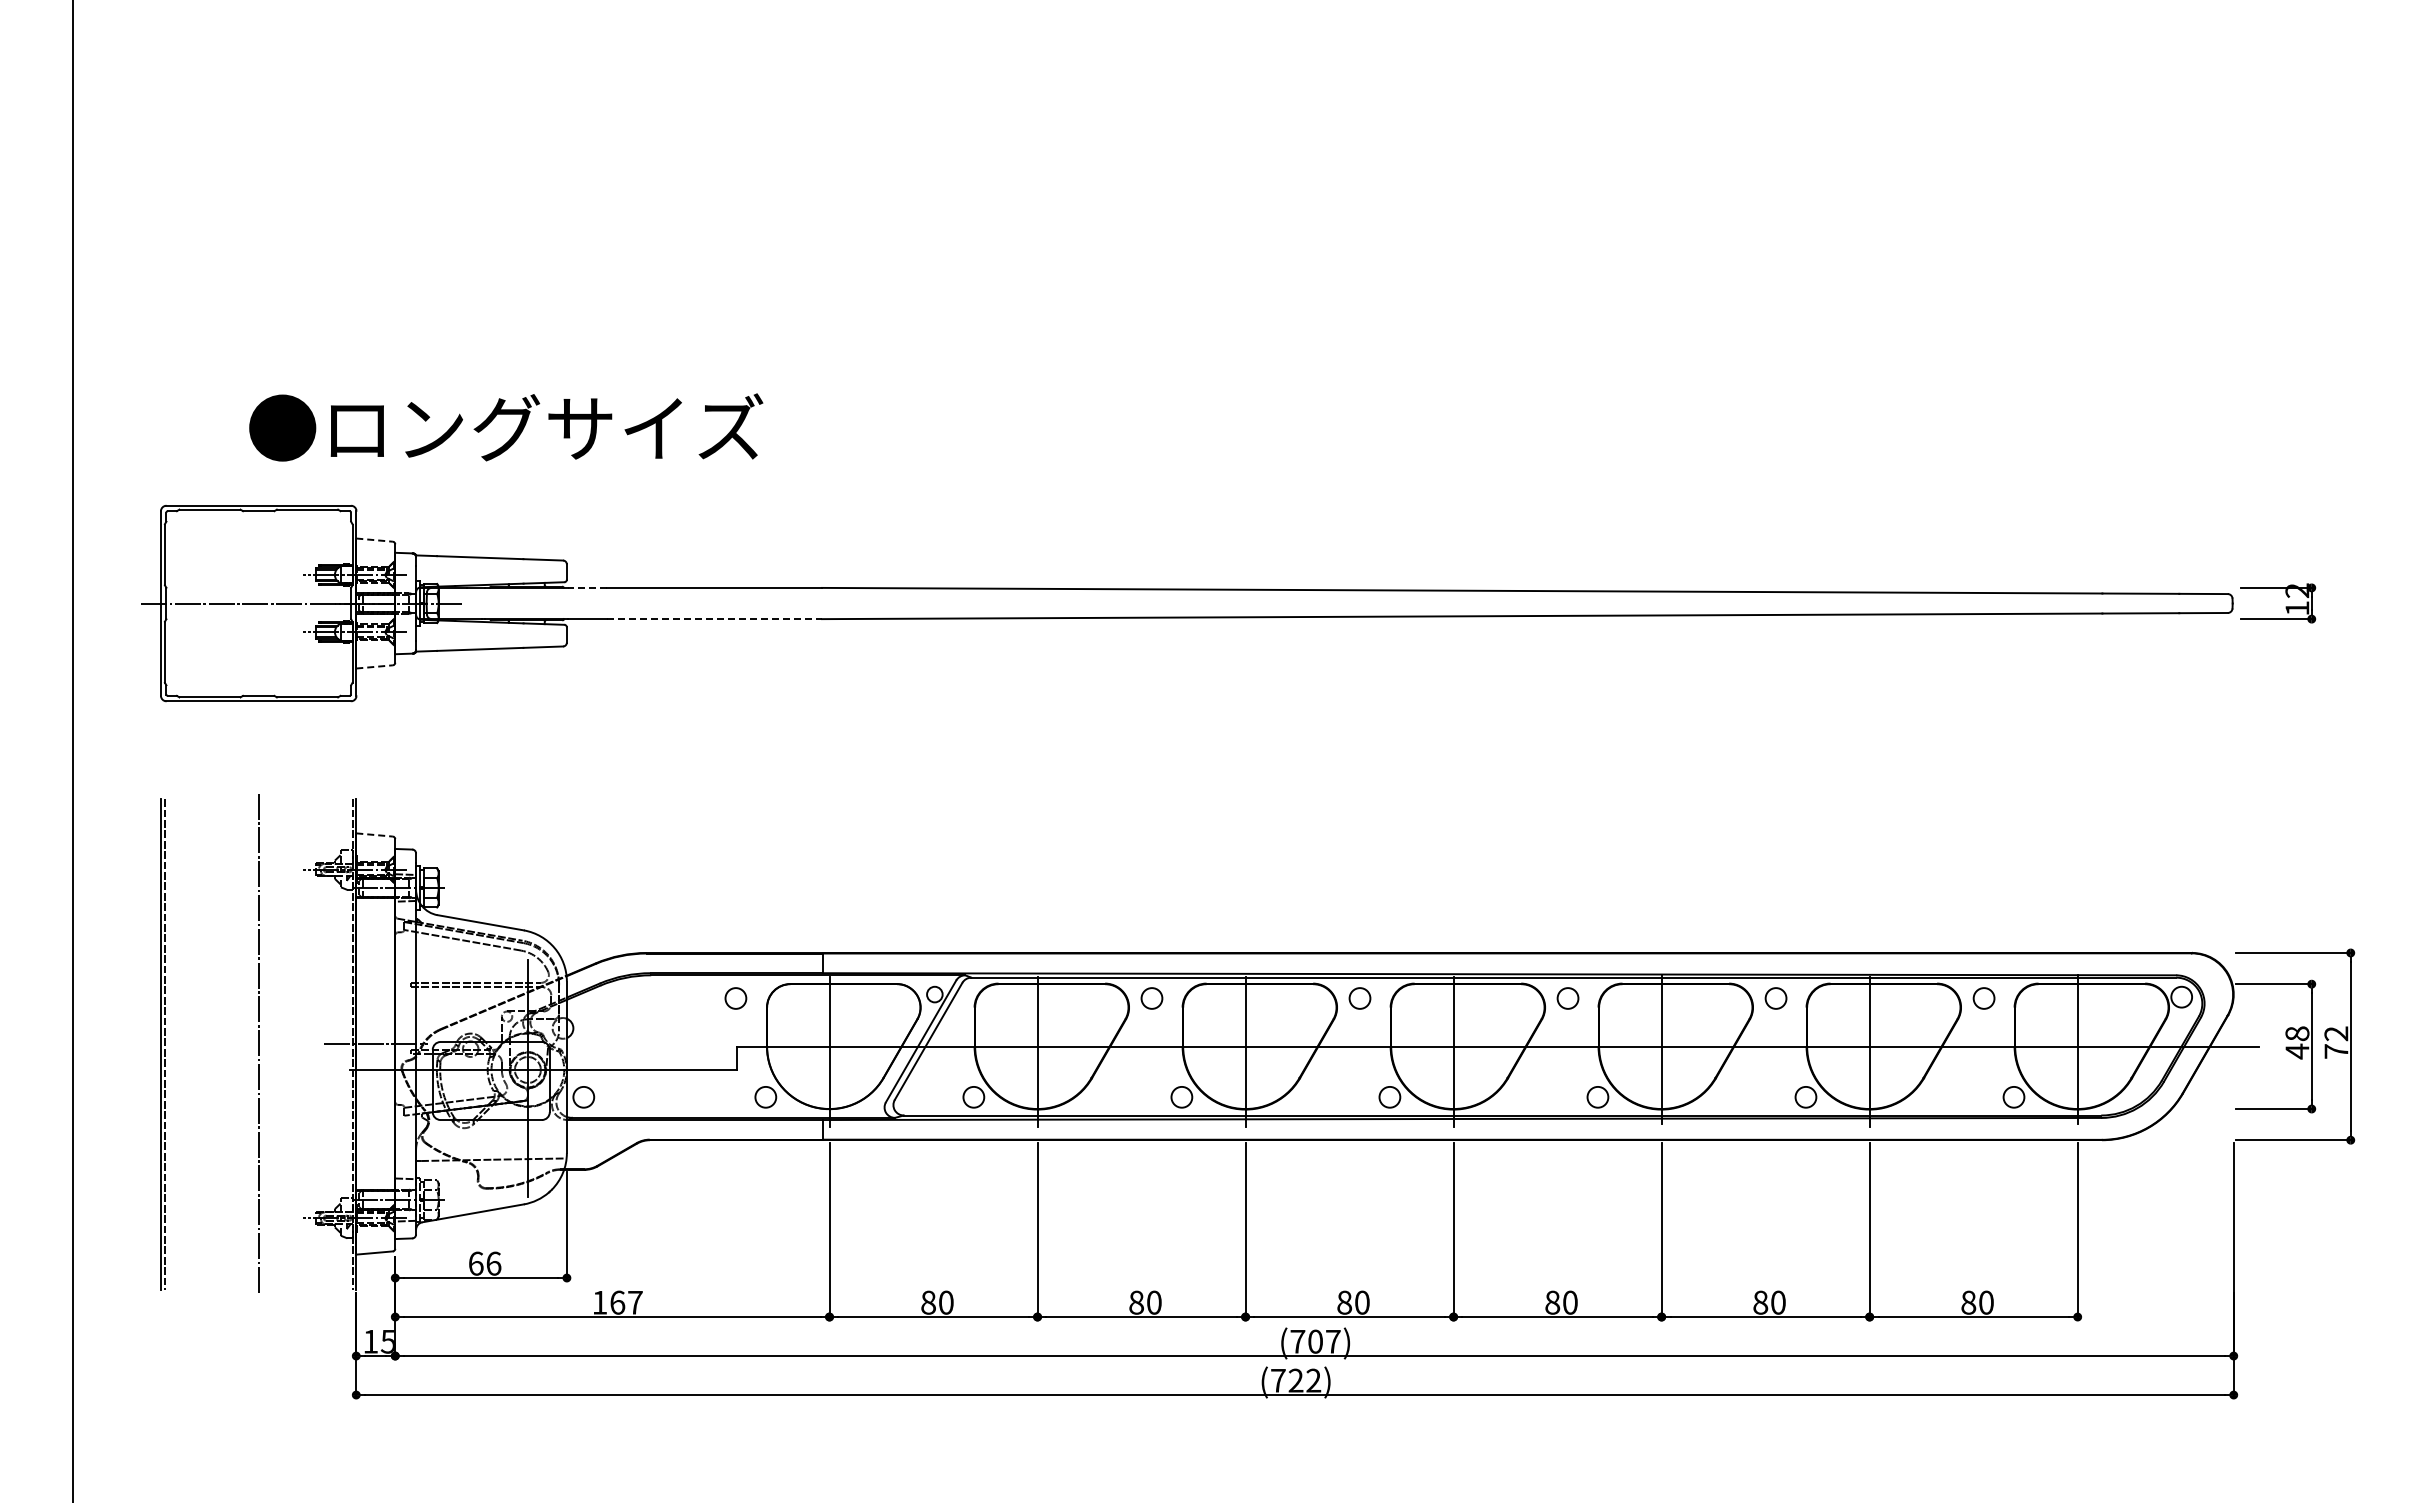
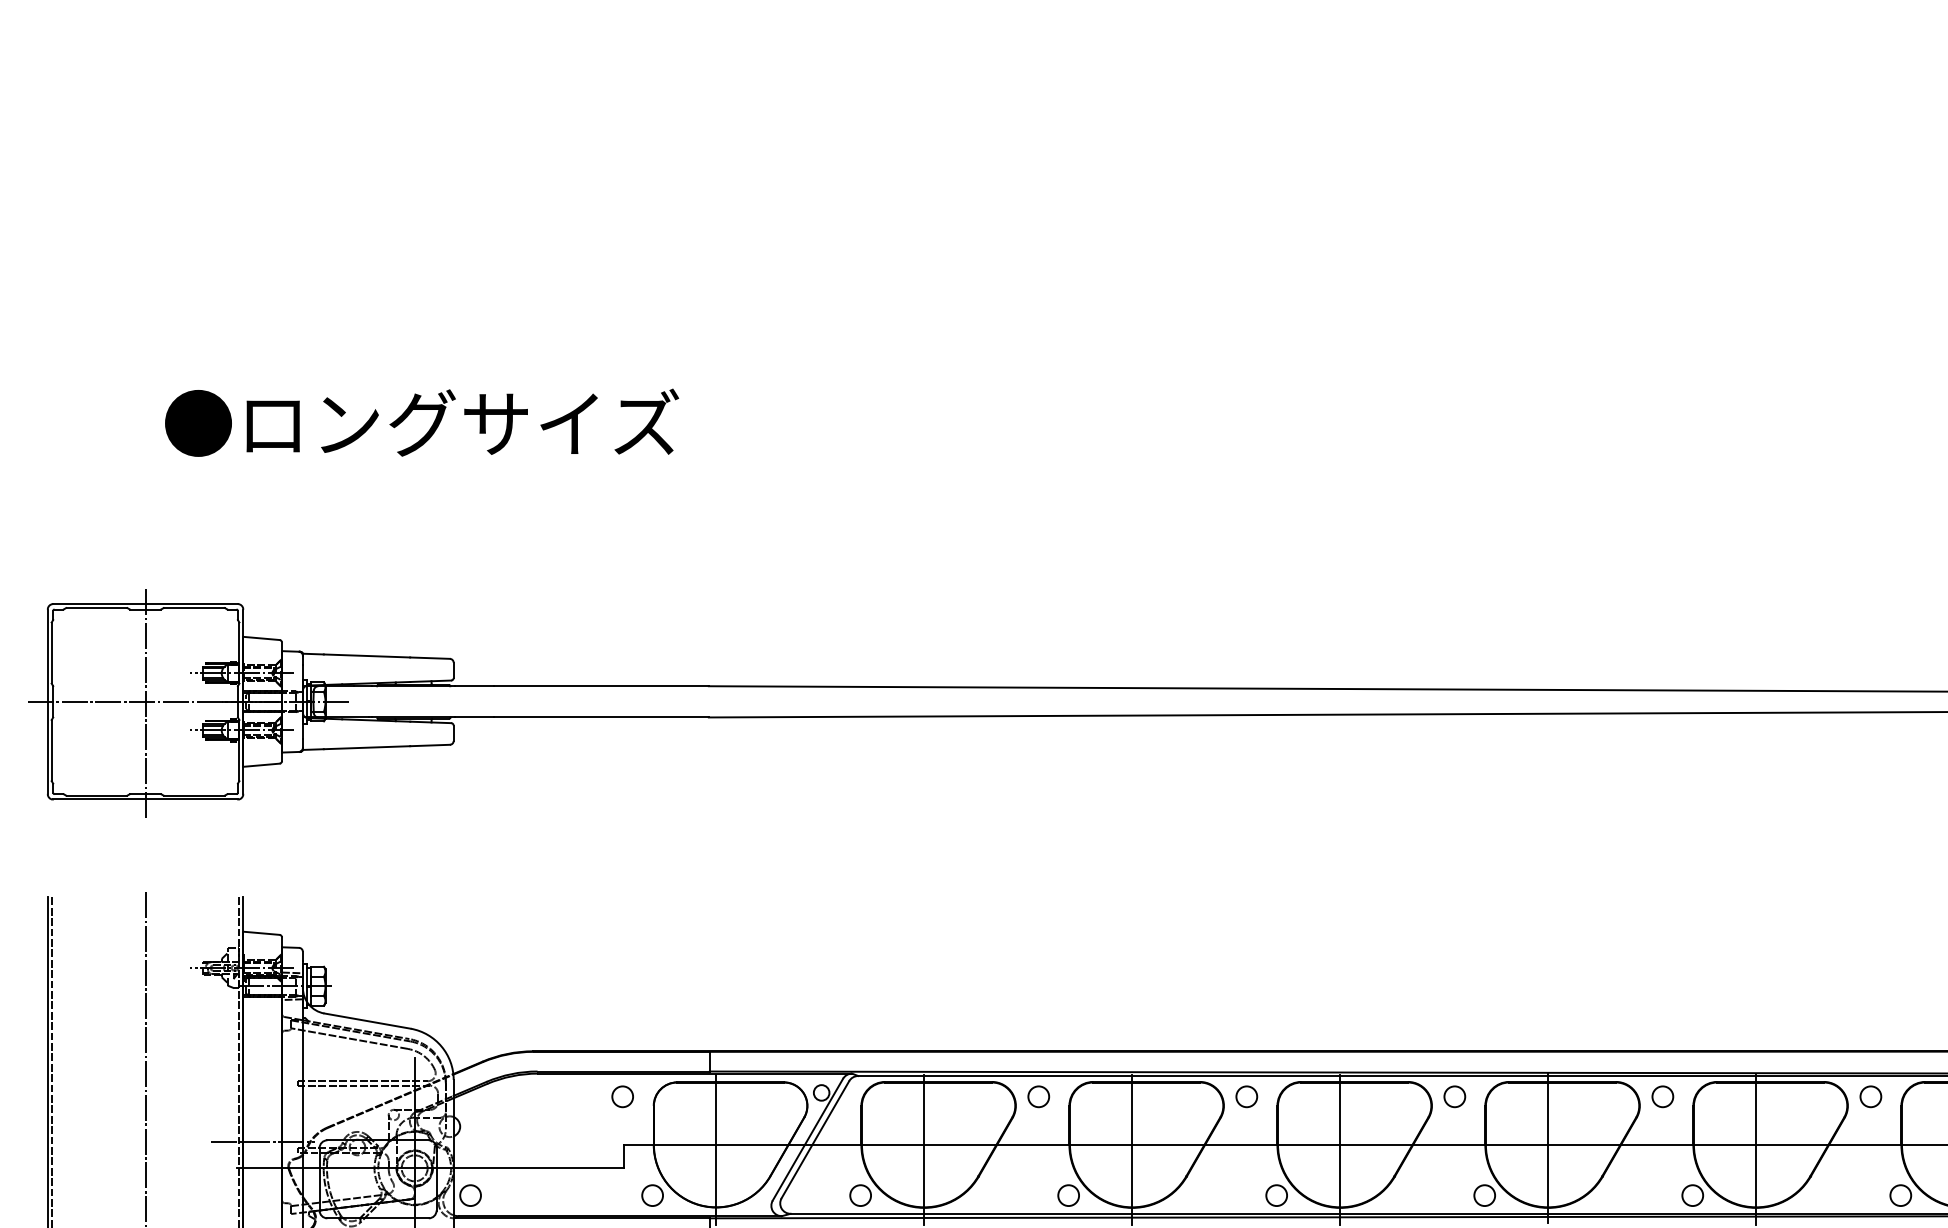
text: (506, 427) -> (422, 422), moved
line: (375, 540) -> (262, 638), dashed -> solid
line: (587, 587) -> (474, 685), dashed -> solid
line: (258, 605) -> (145, 703), added
line: (715, 619) -> (602, 717), dashed -> solid
line: (375, 666) -> (262, 764), dashed -> solid
line: (375, 835) -> (262, 933), dashed -> solid

